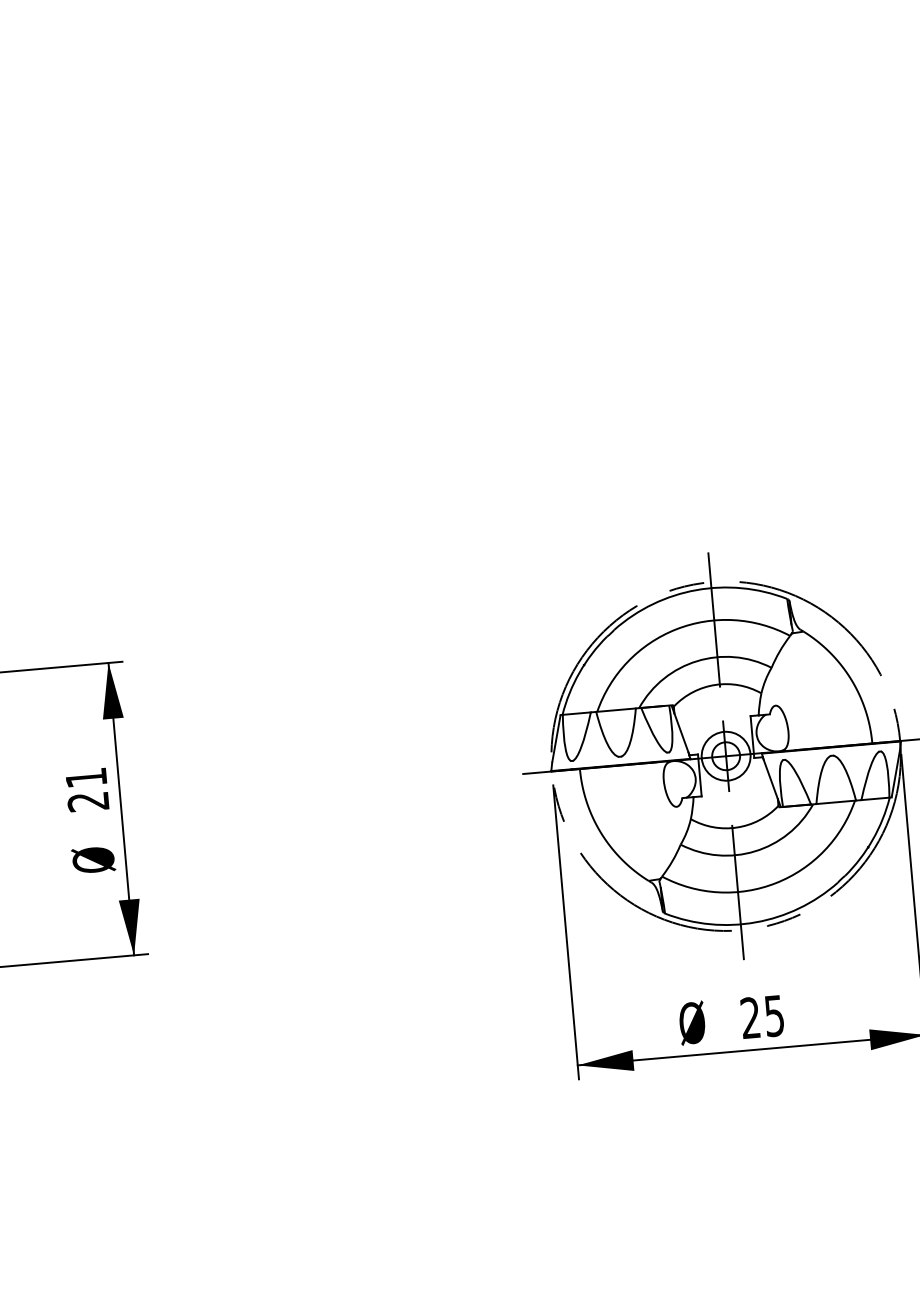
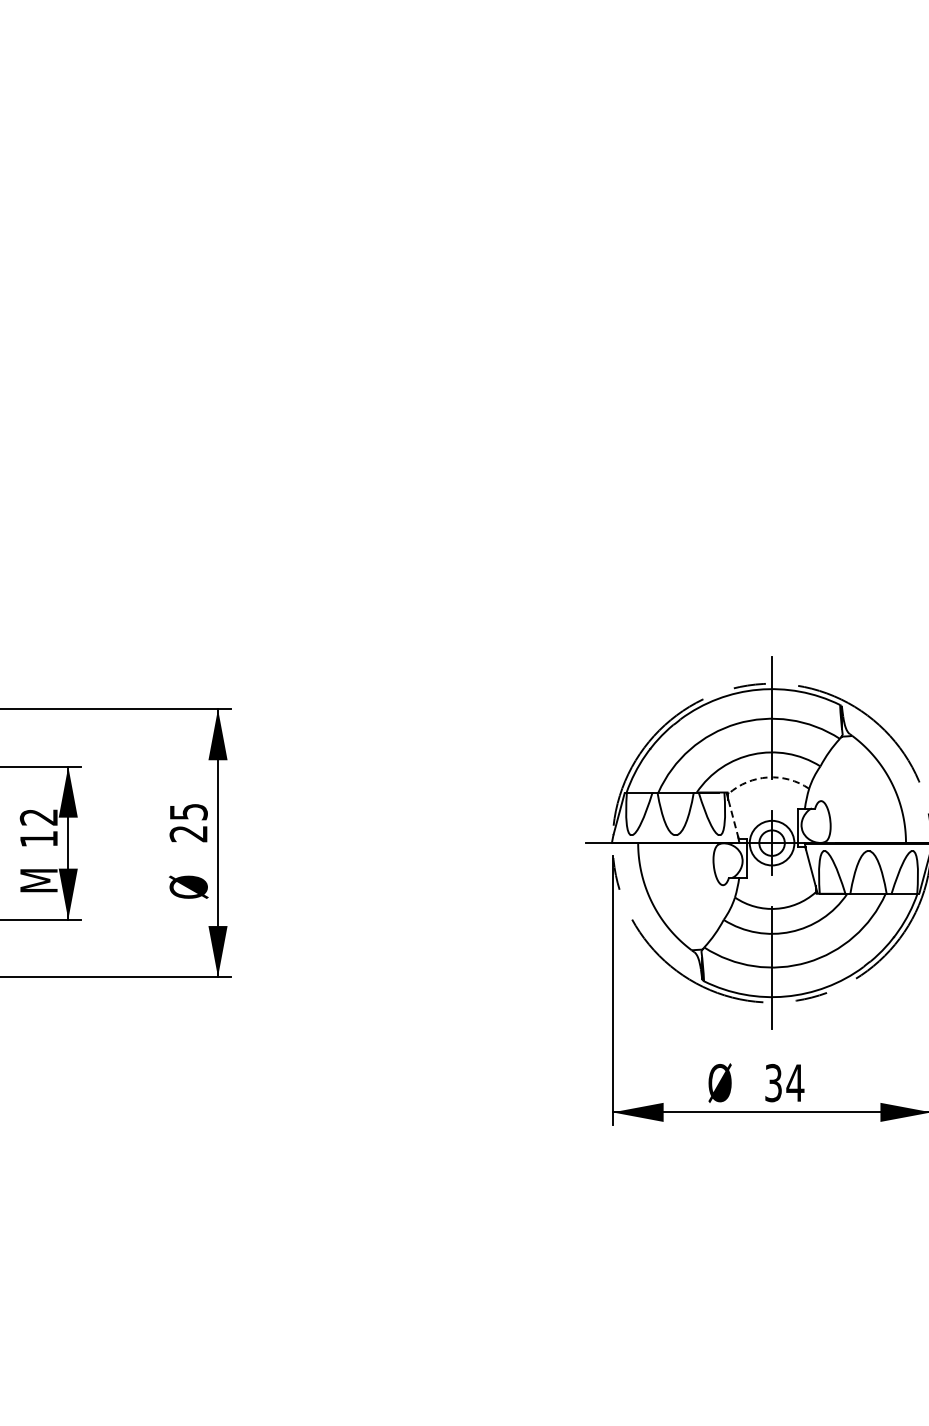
arc: (714, 685) -> (767, 777), solid -> dashed
line: (681, 735) -> (733, 820), solid -> dashed
text: (86, 778) -> (188, 812), 21 -> 25
text: (762, 1017) -> (784, 1083), 25 -> 34

